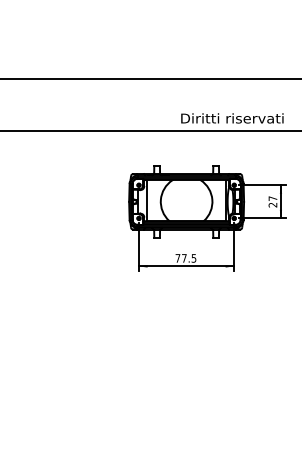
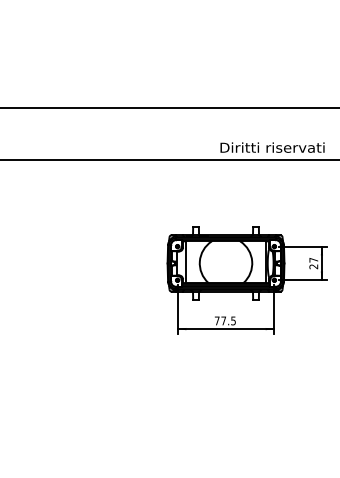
part: (206, 218) -> (246, 280), moved

